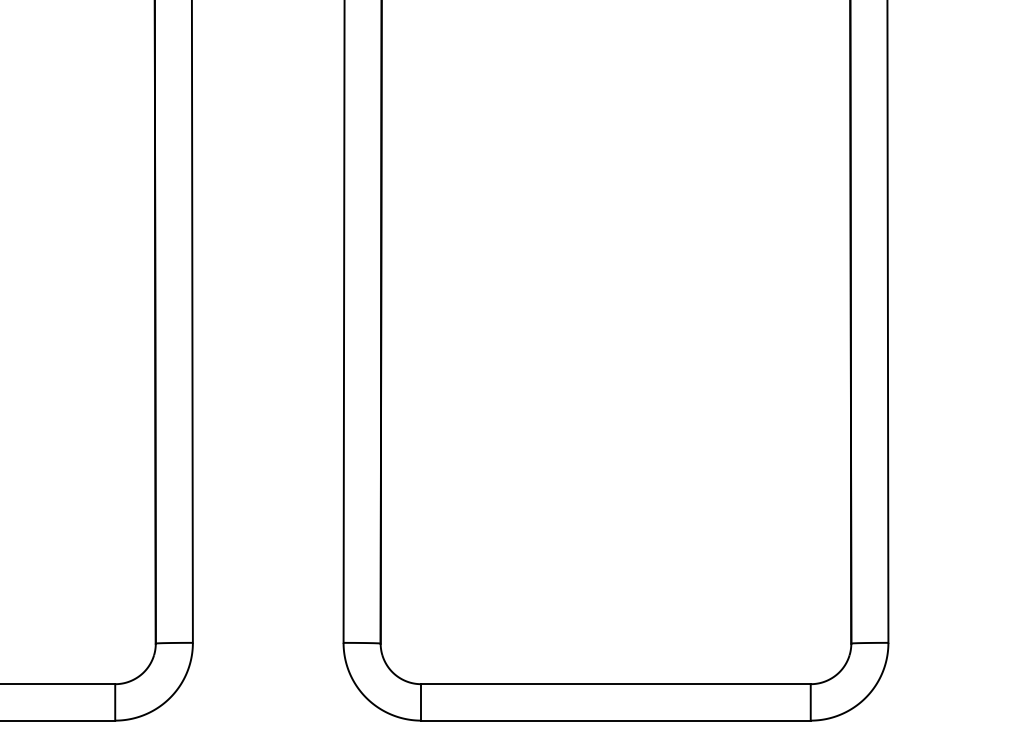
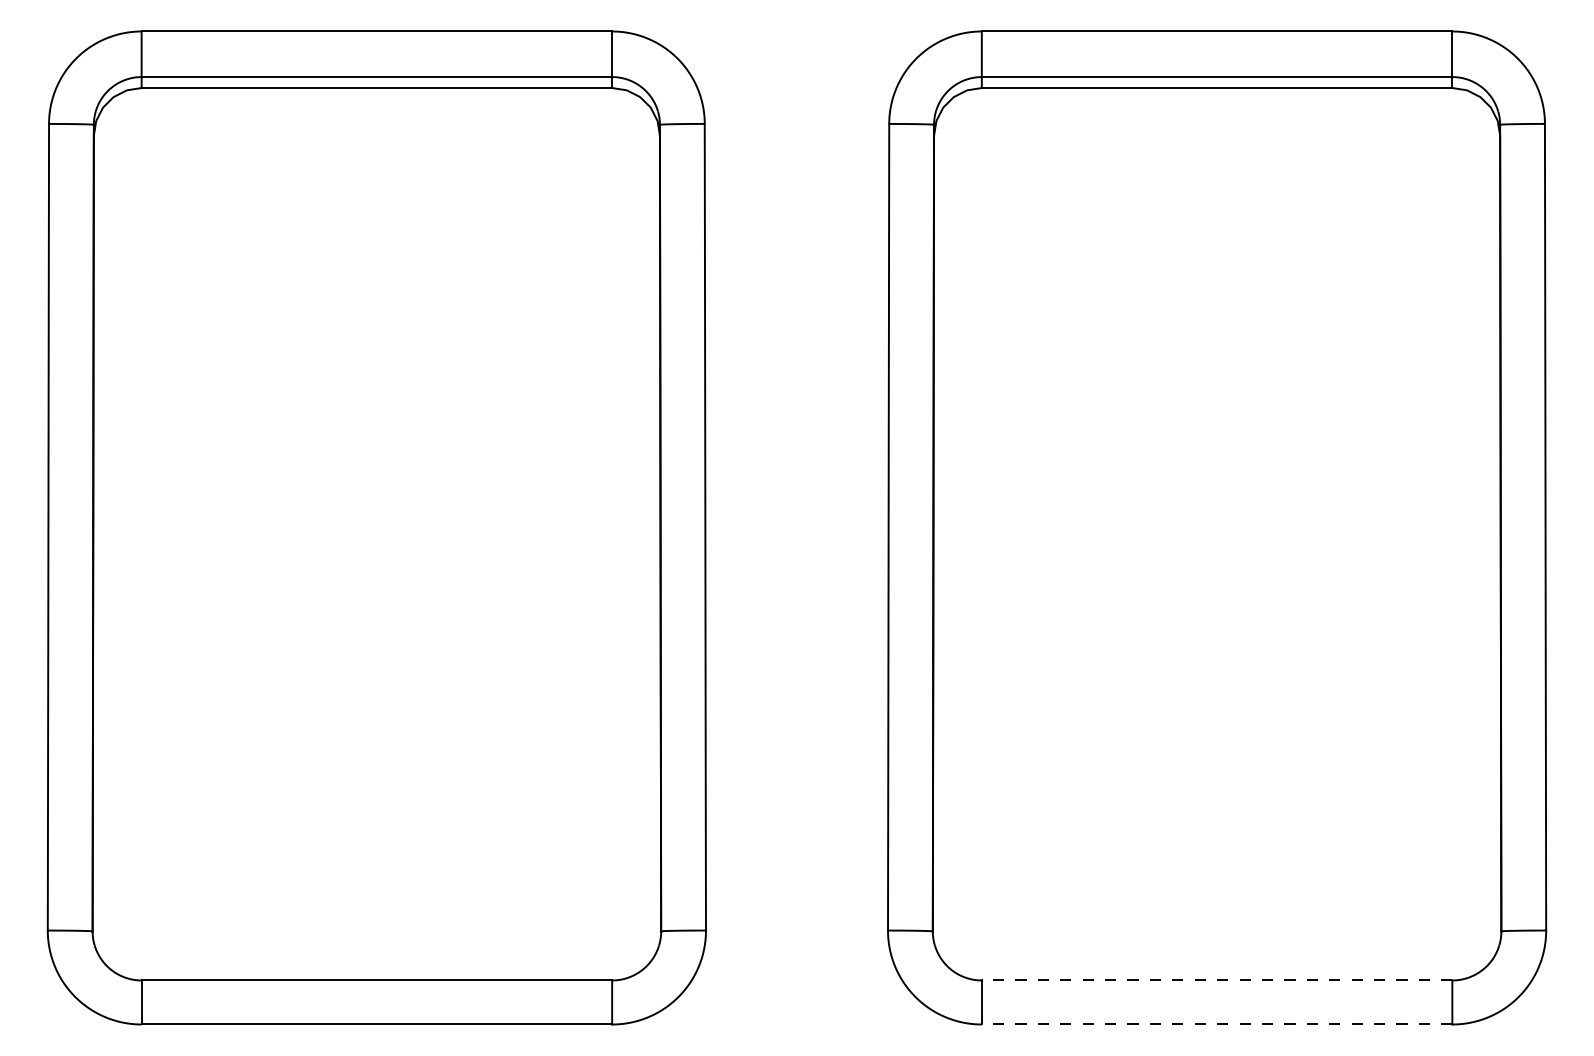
line: (615, 684) -> (1216, 980), solid -> dashed
line: (615, 720) -> (1216, 1024), solid -> dashed

